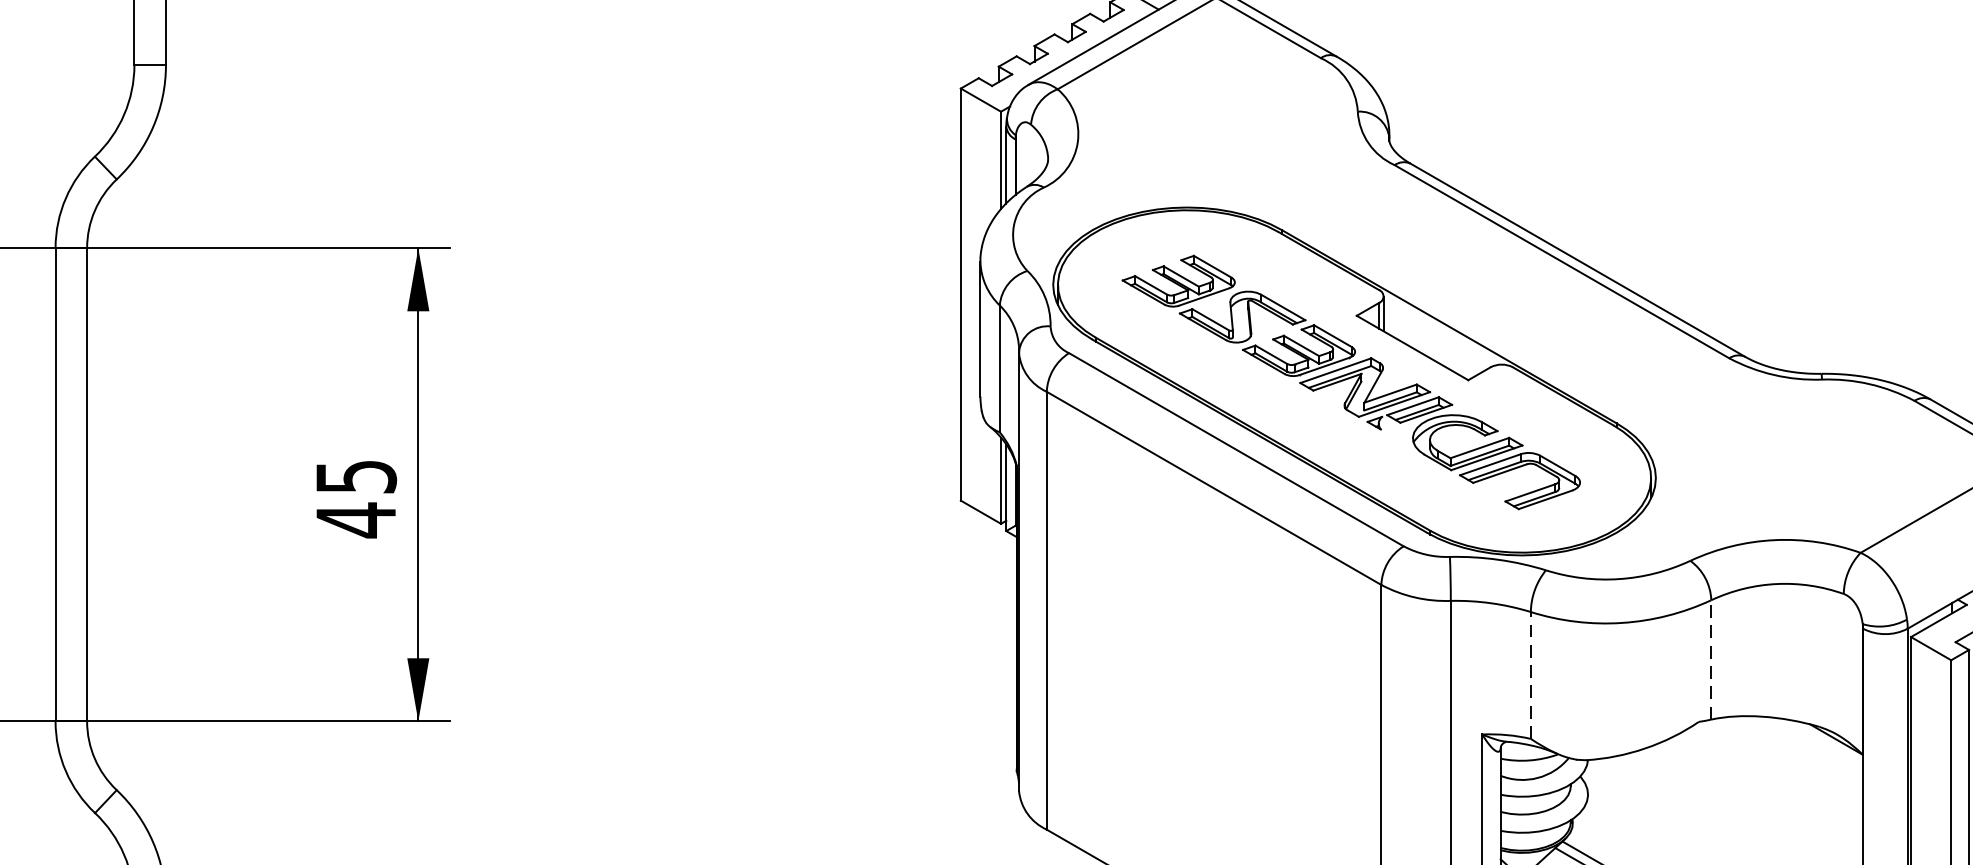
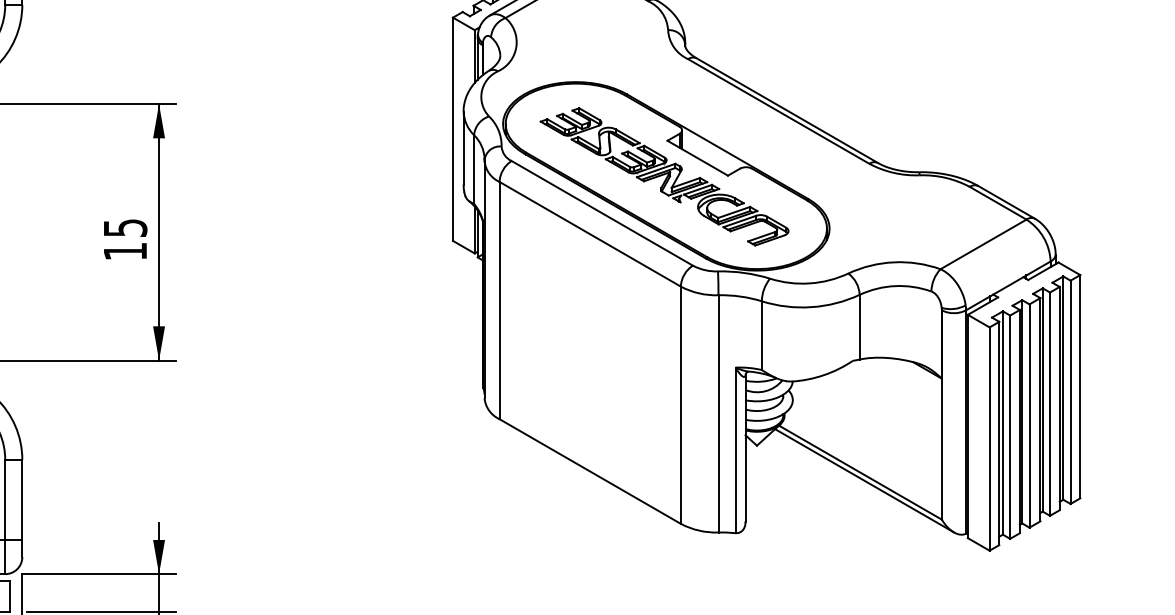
text: (356, 520) -> (125, 251), 45 -> 15
line: (1711, 658) -> (859, 326), dashed -> solid
line: (1530, 675) -> (761, 335), dashed -> solid

